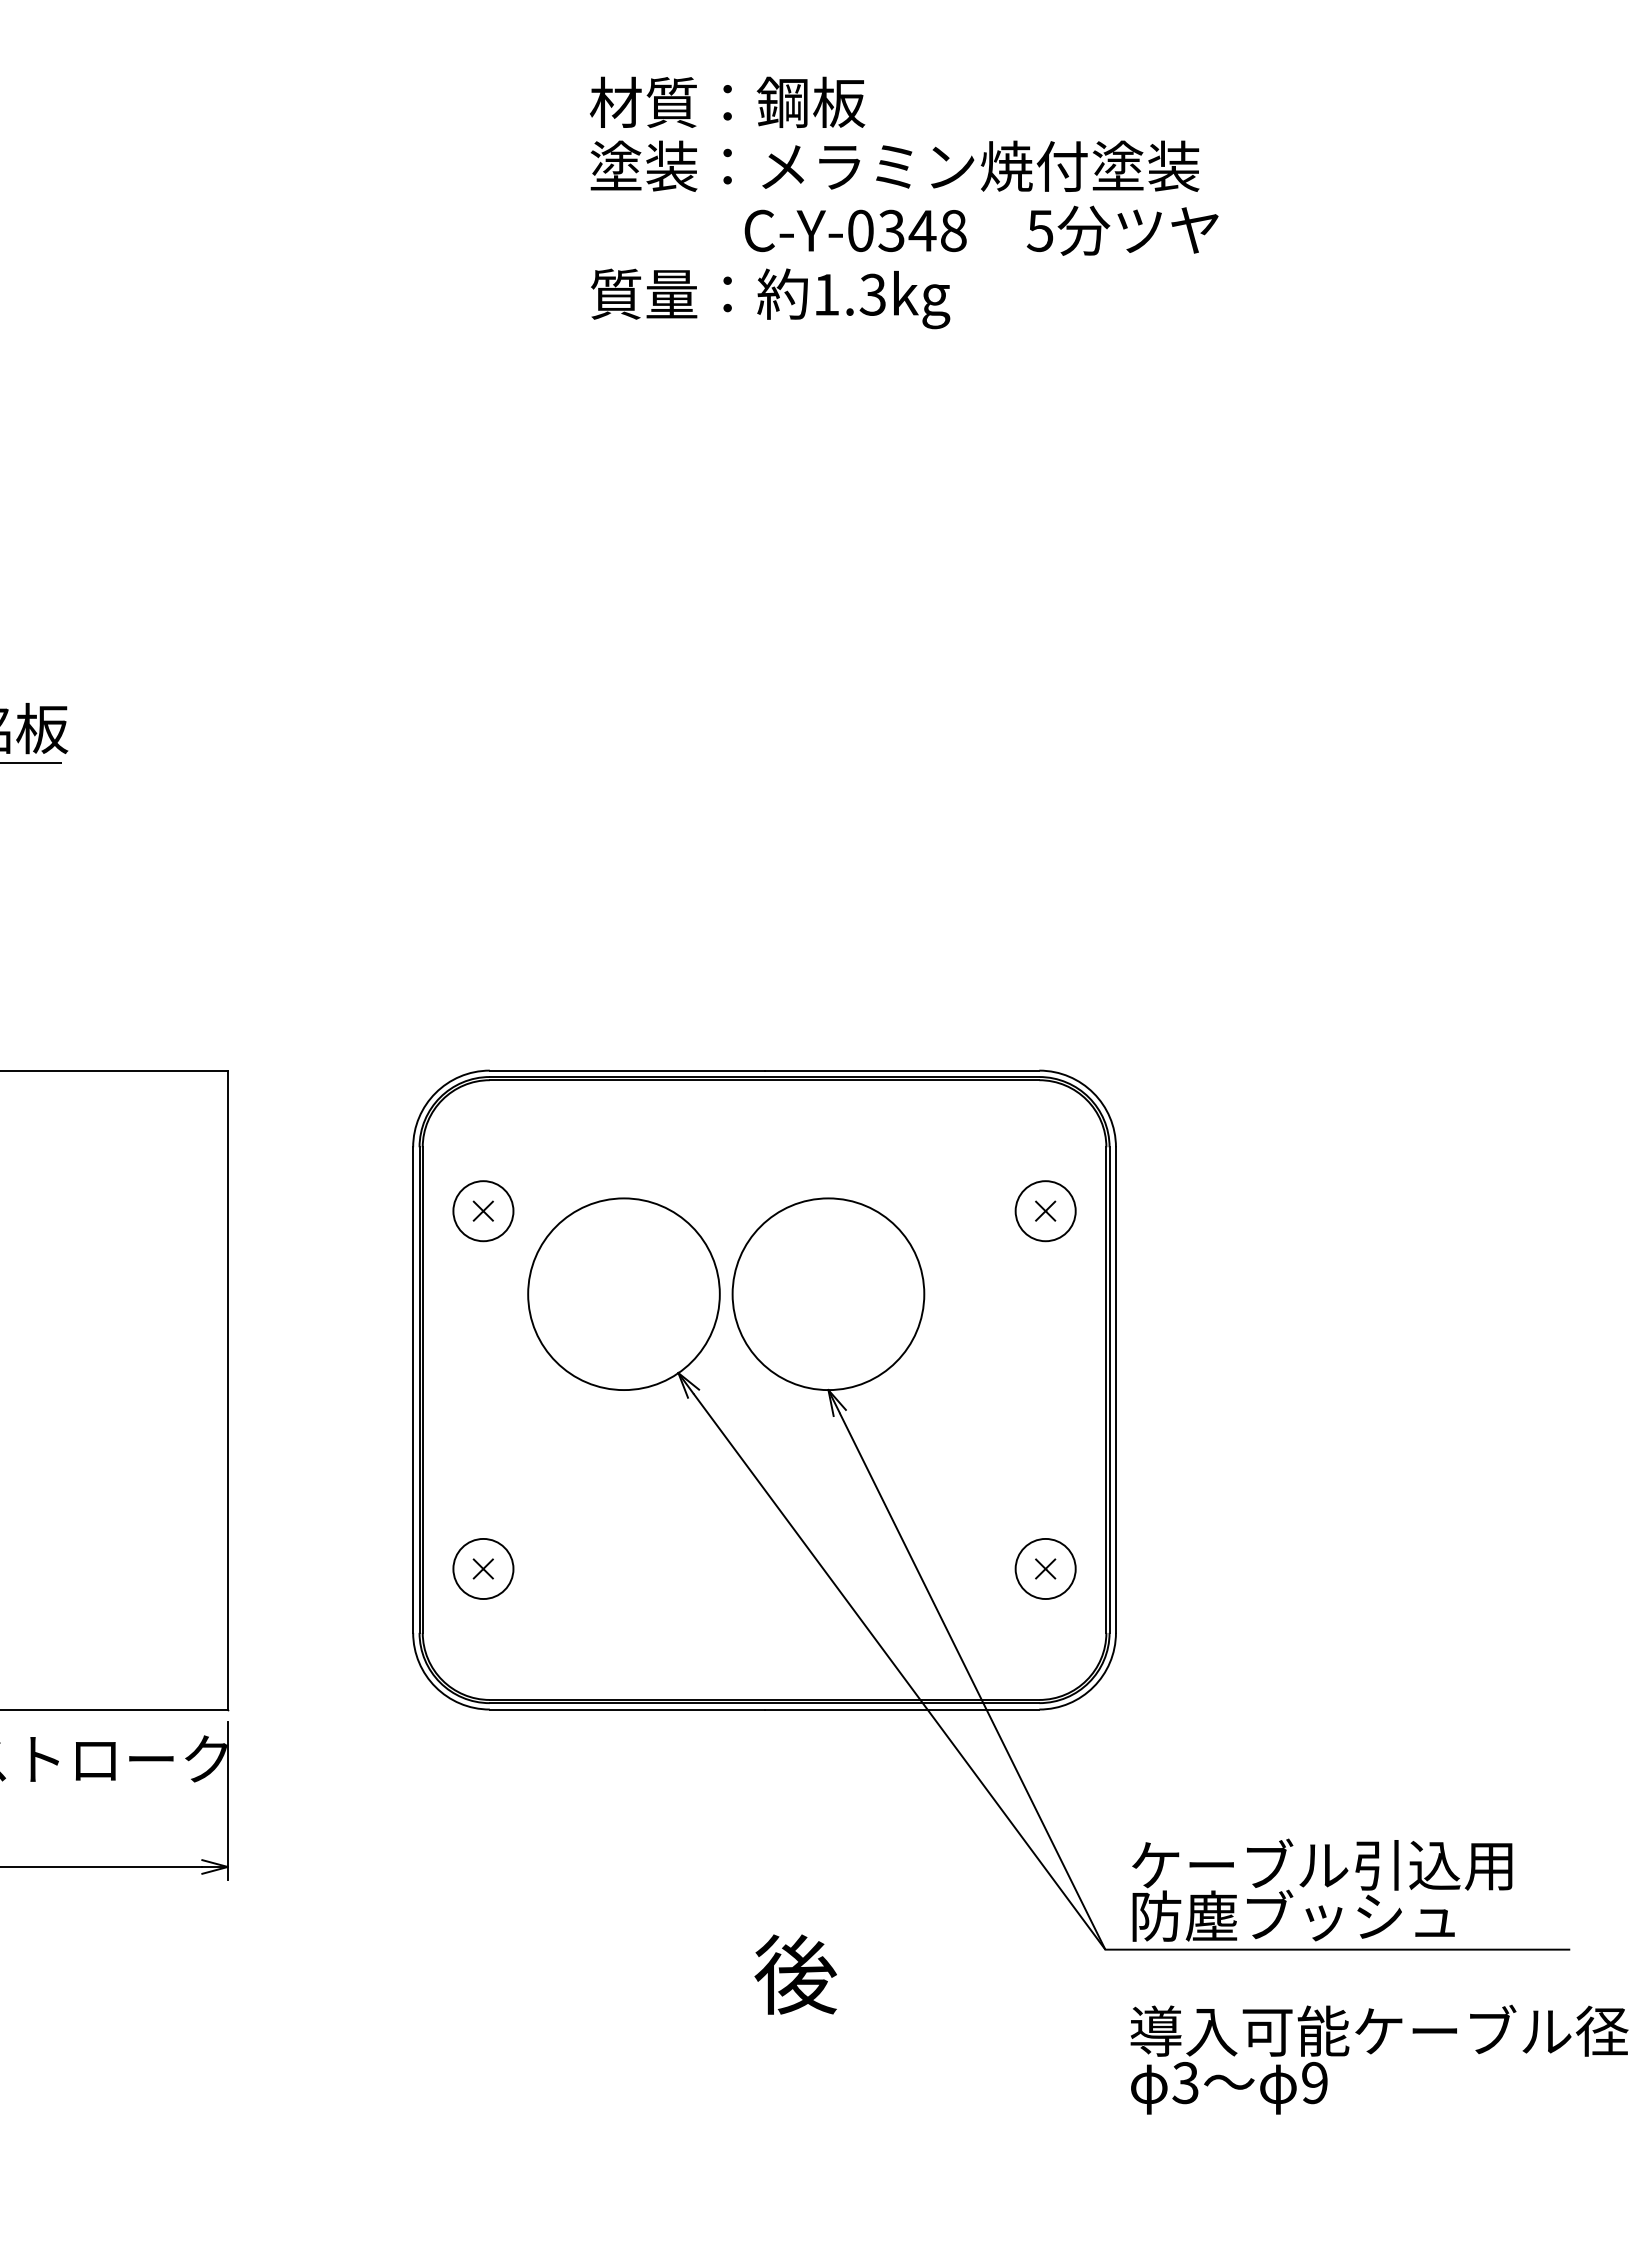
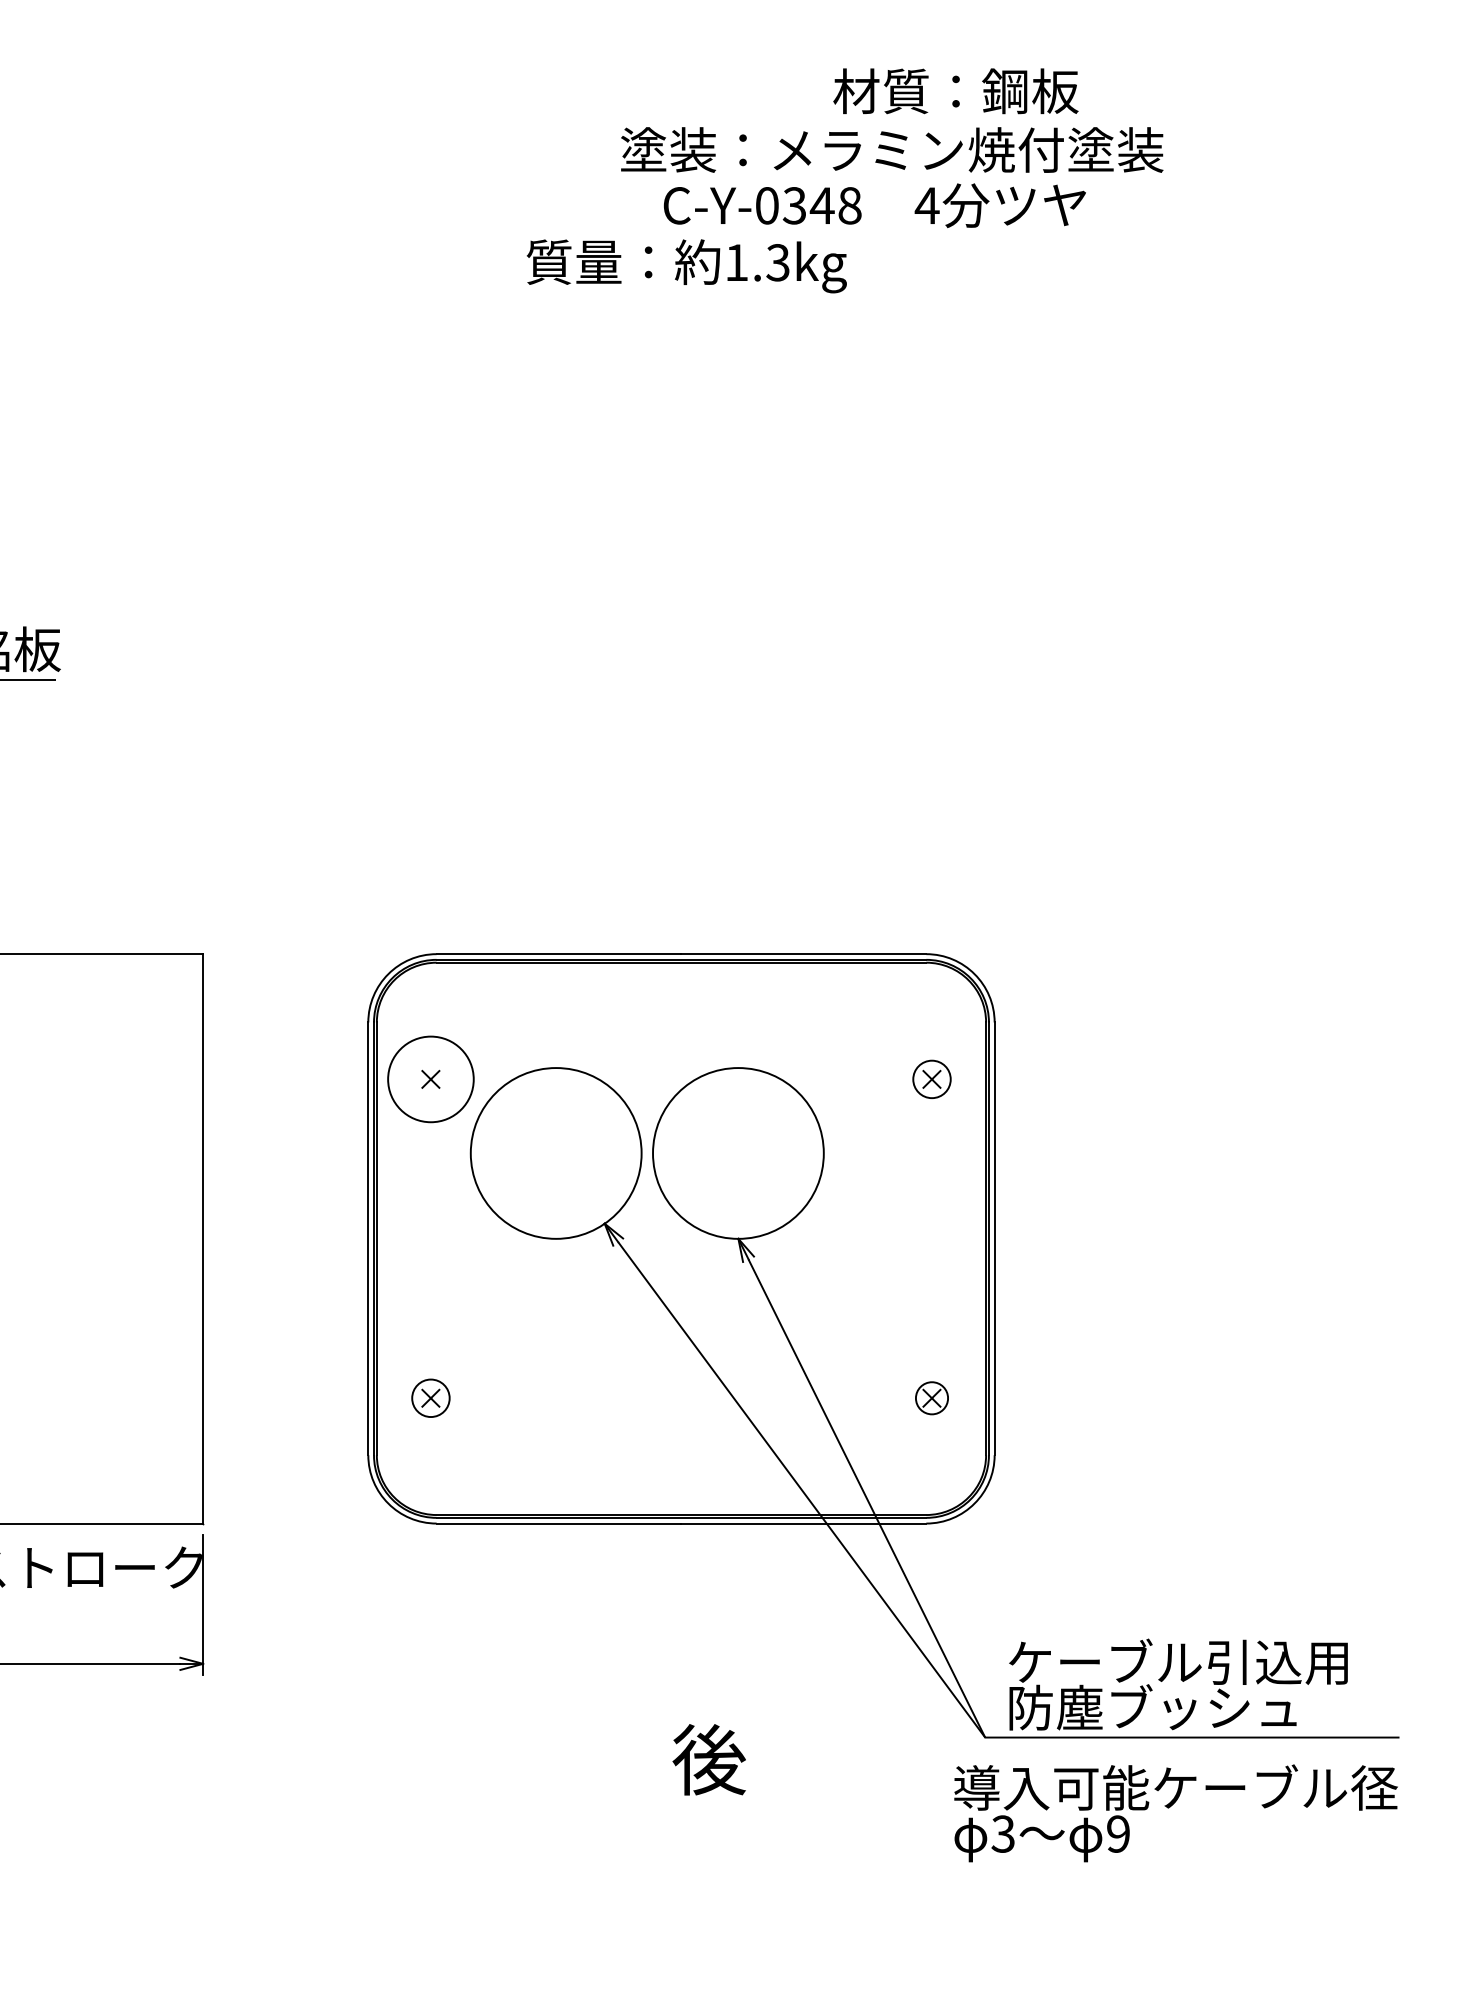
text: (727, 102) -> (955, 91), moved
text: (894, 165) -> (891, 149), moved
text: (1040, 231) -> (927, 206), 5 -> 4
circle: (483, 1211) -> (430, 1079), size x1.6
circle: (1045, 1211) -> (931, 1079), size x0.7
circle: (483, 1568) -> (430, 1397), size x0.7
circle: (1045, 1568) -> (931, 1397), size x0.6
text: (1379, 2059) -> (1176, 1813), moved

